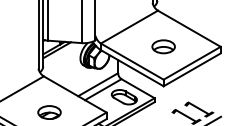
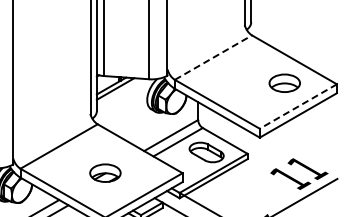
line: (129, 27) -> (213, 57), solid -> dashed
part: (163, 46) -> (284, 82), moved
line: (192, 63) -> (298, 106), solid -> dashed

